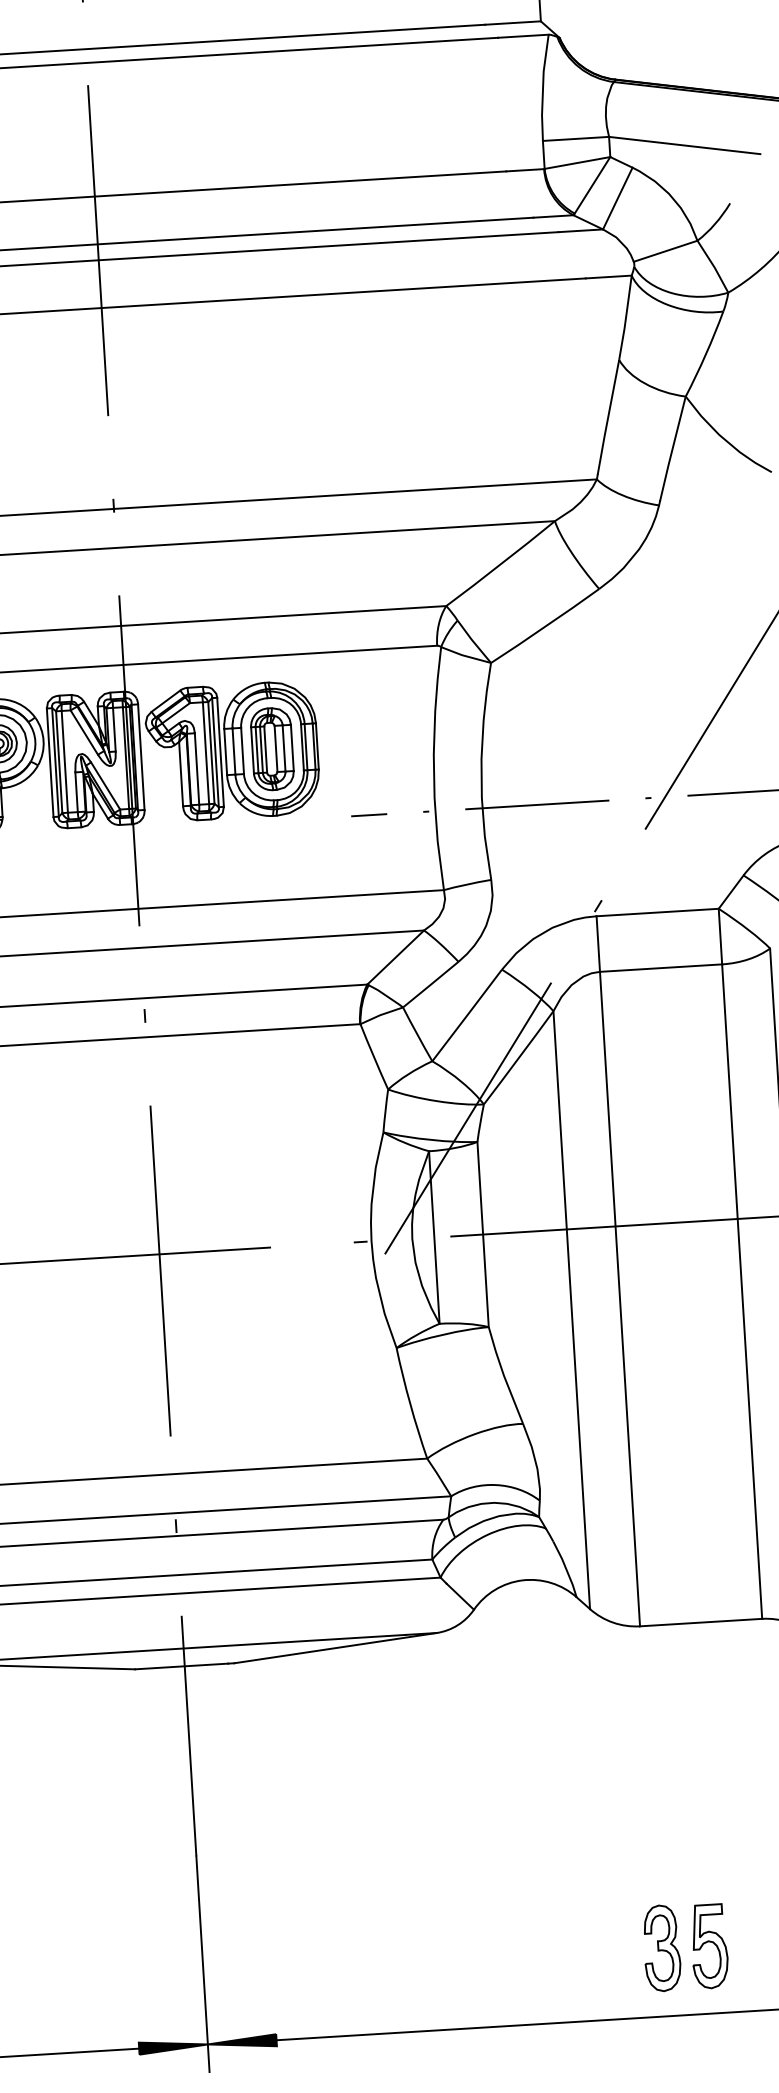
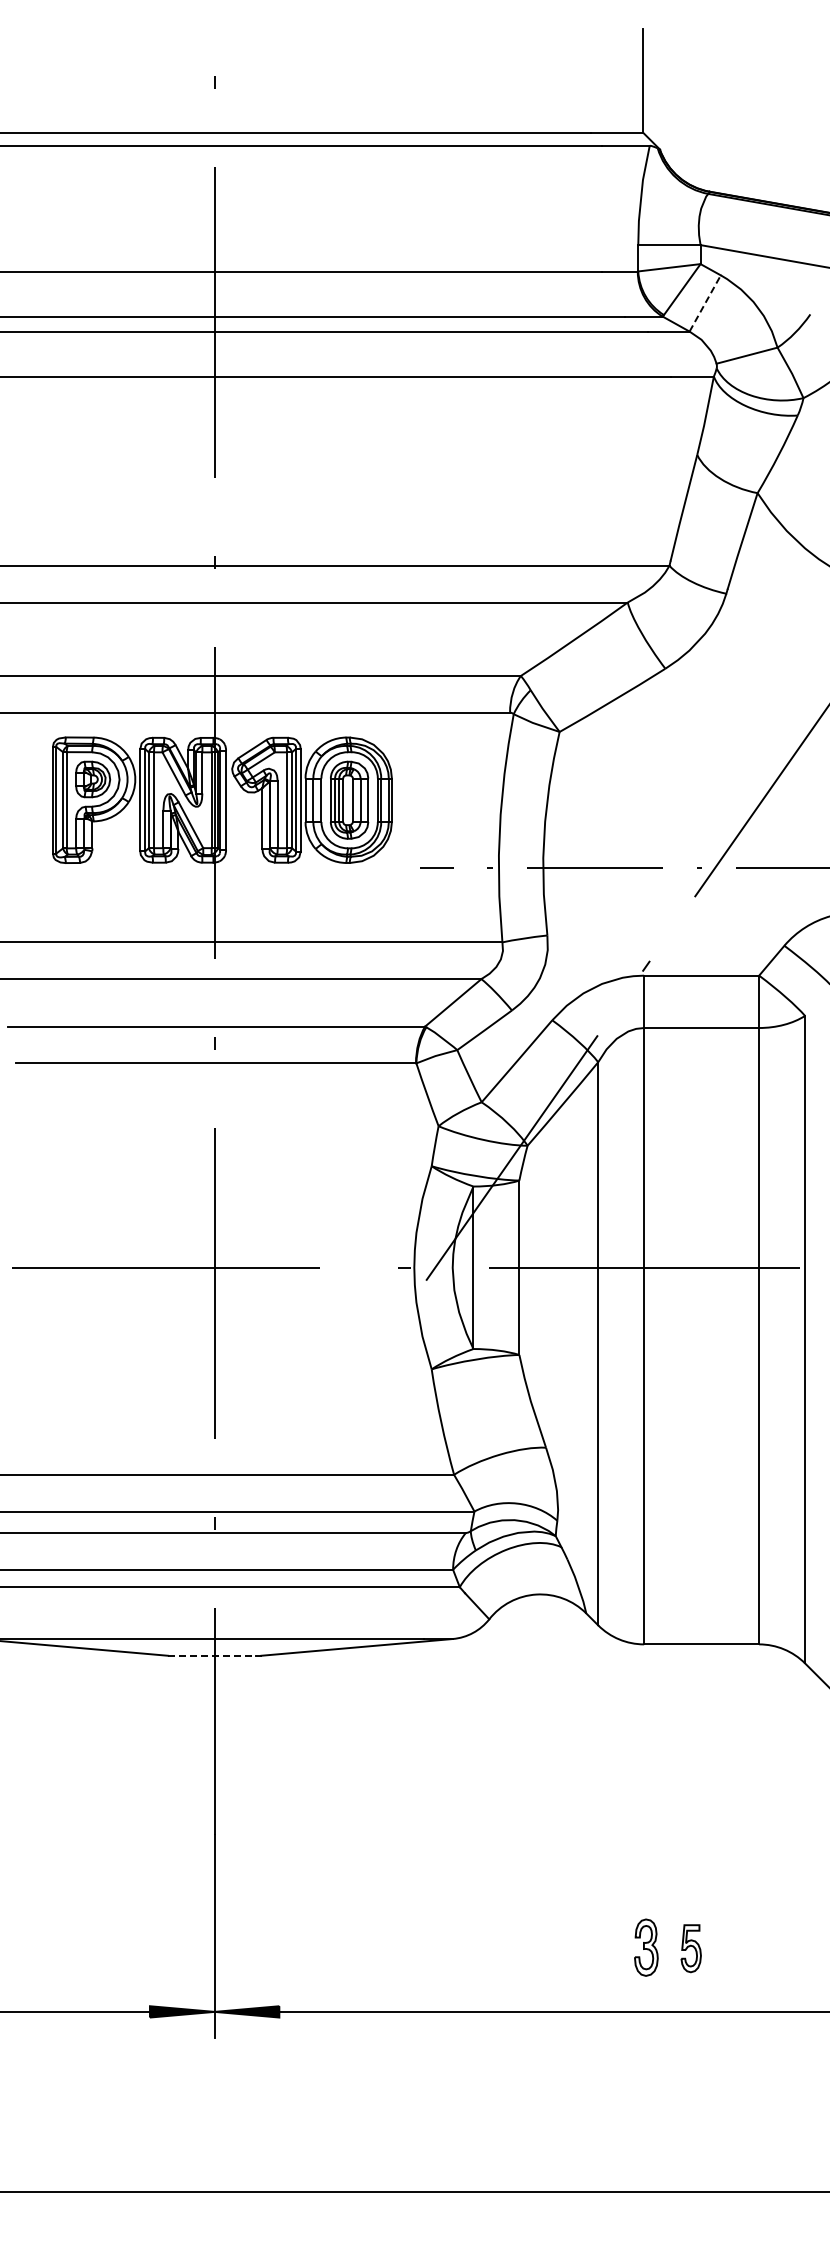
line: (618, 198) -> (705, 303), solid -> dashed
line: (181, 1666) -> (211, 1655), solid -> dashed
part: (710, 1946) -> (691, 1948), size x0.6
part: (662, 1948) -> (646, 1947), size x0.7

